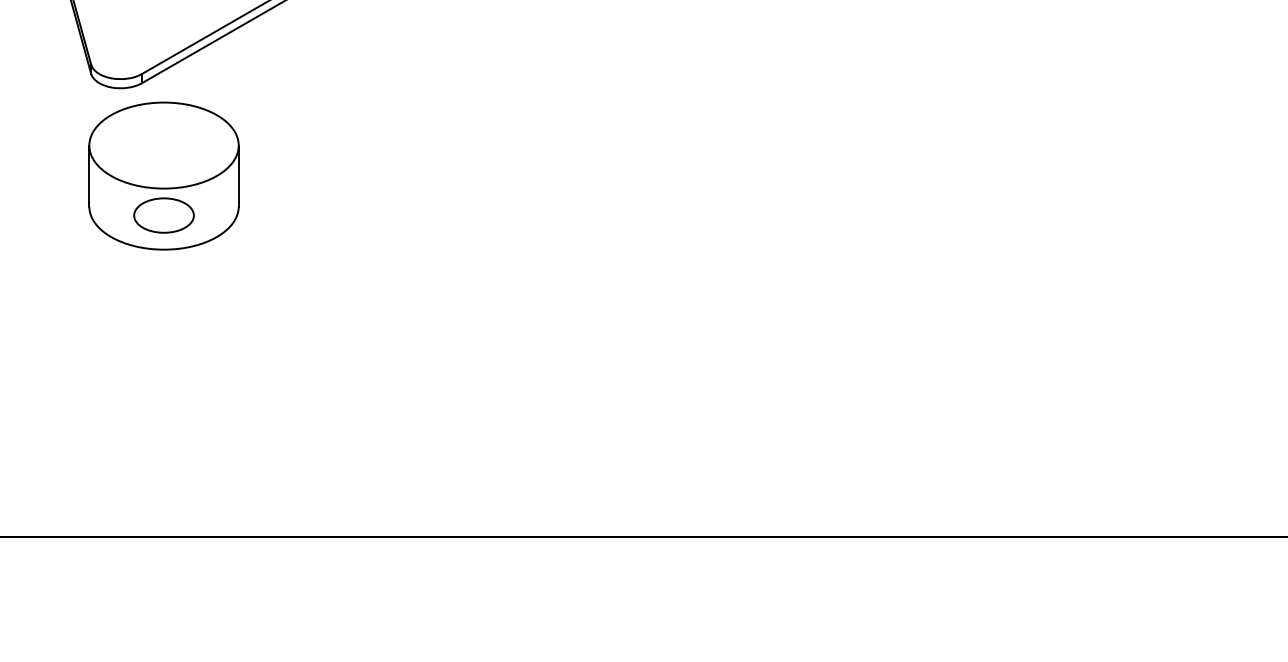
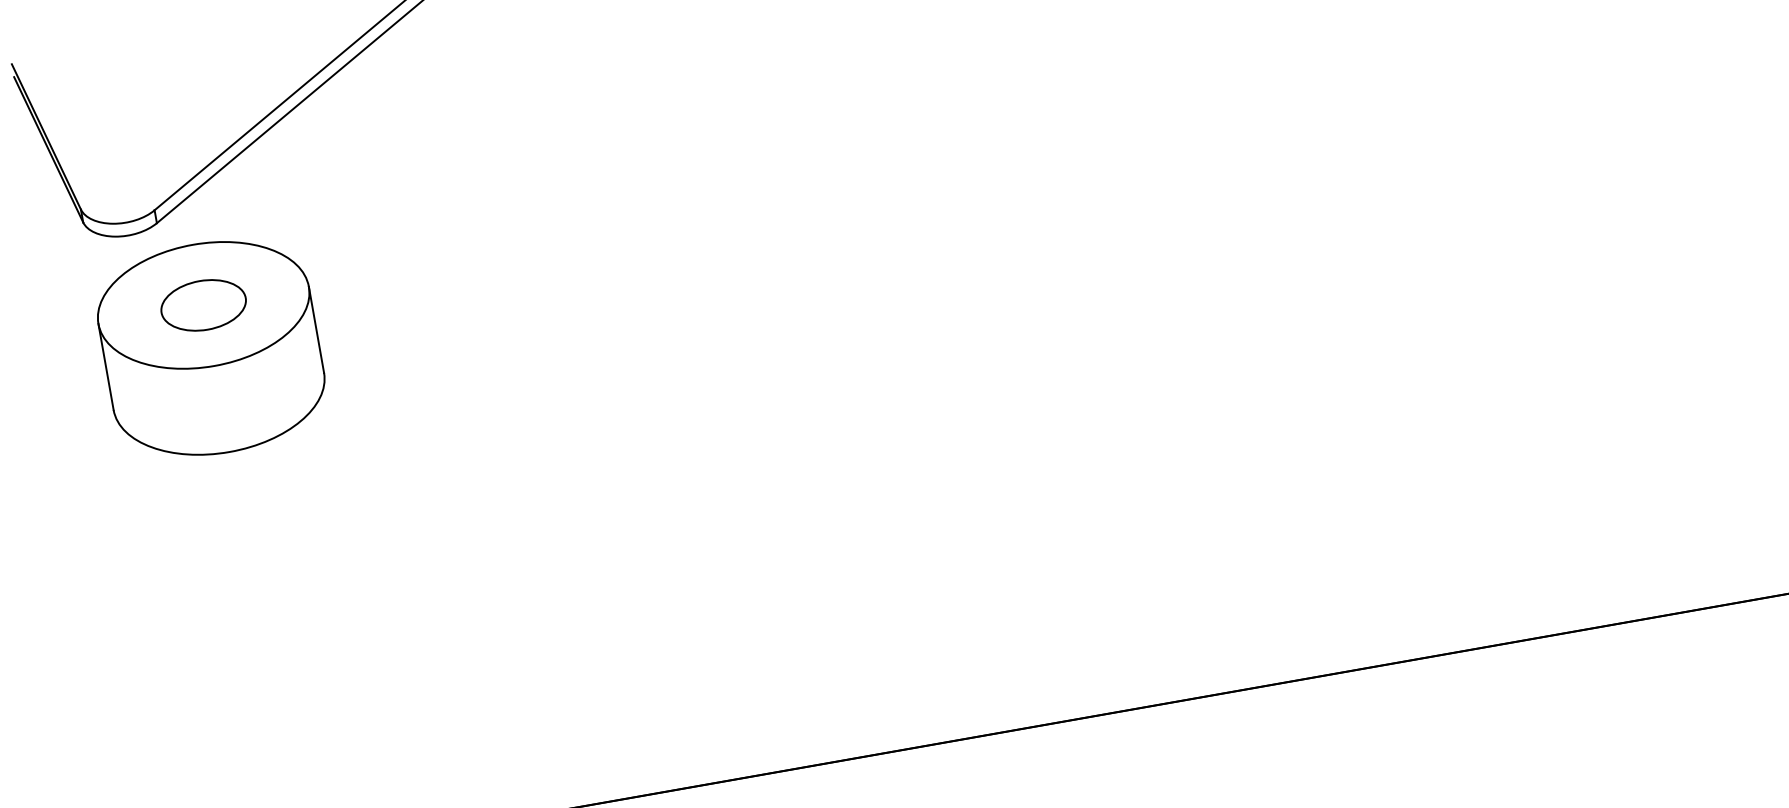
circle: (163, 215) -> (202, 305), moved

